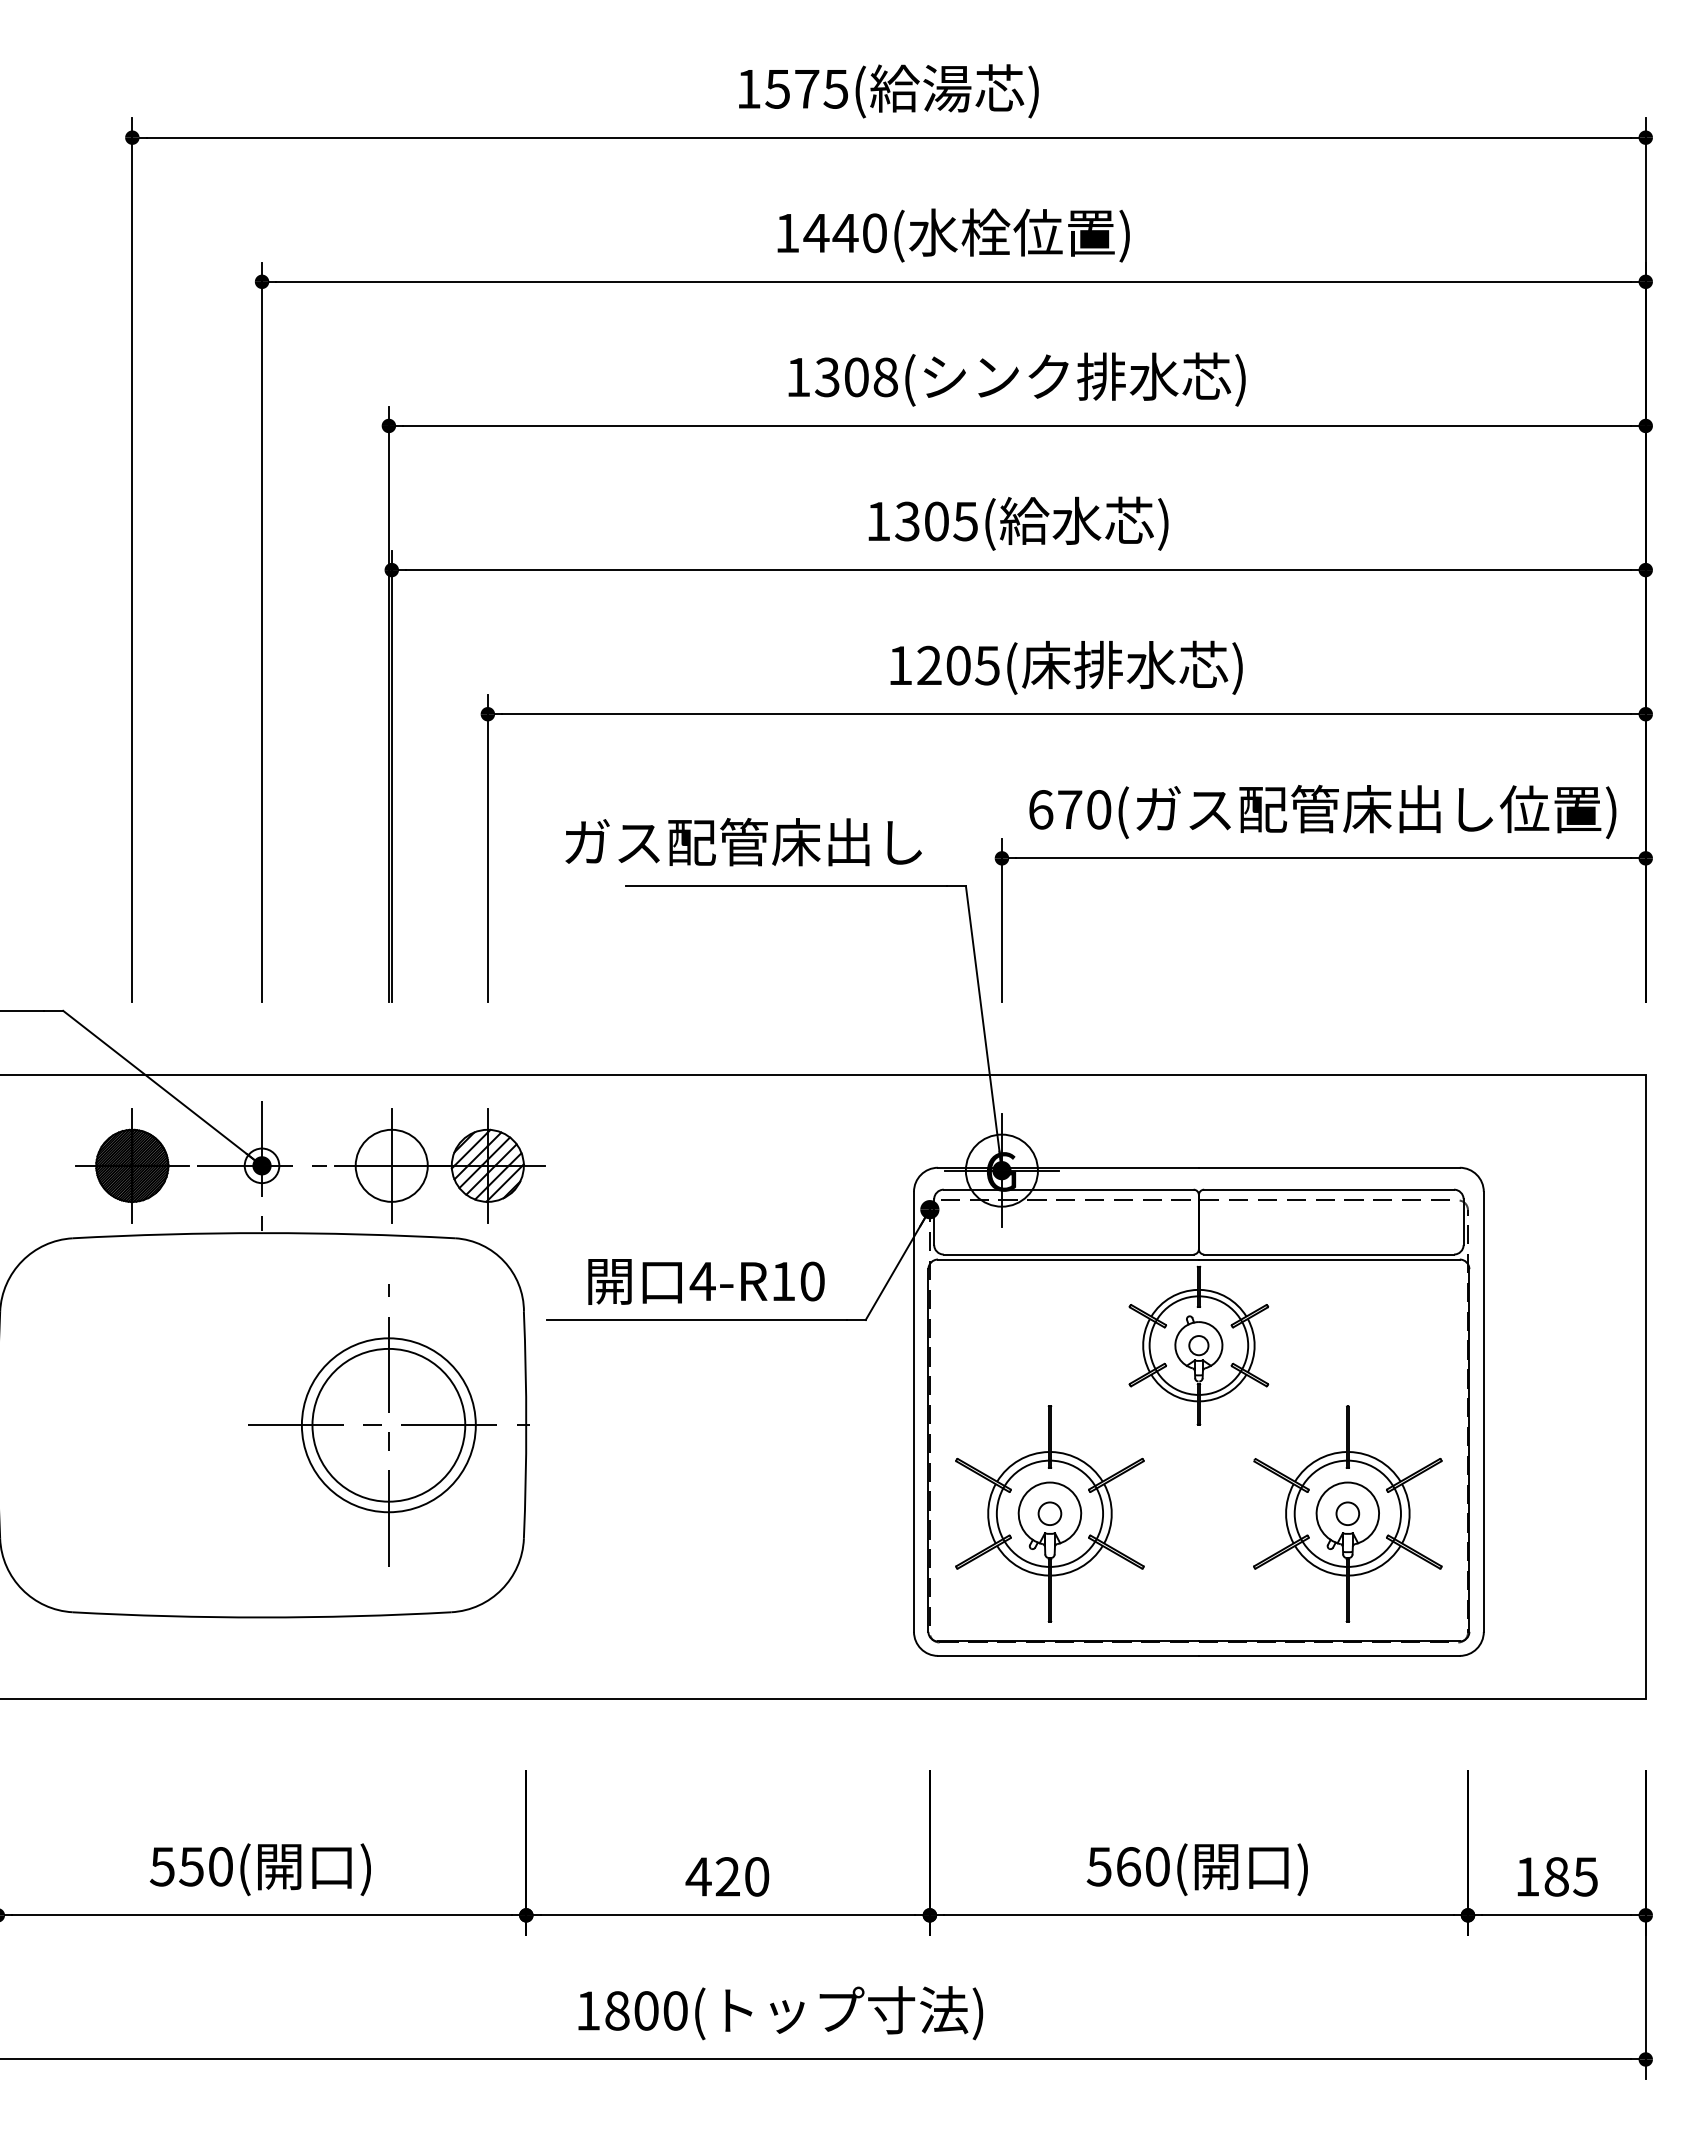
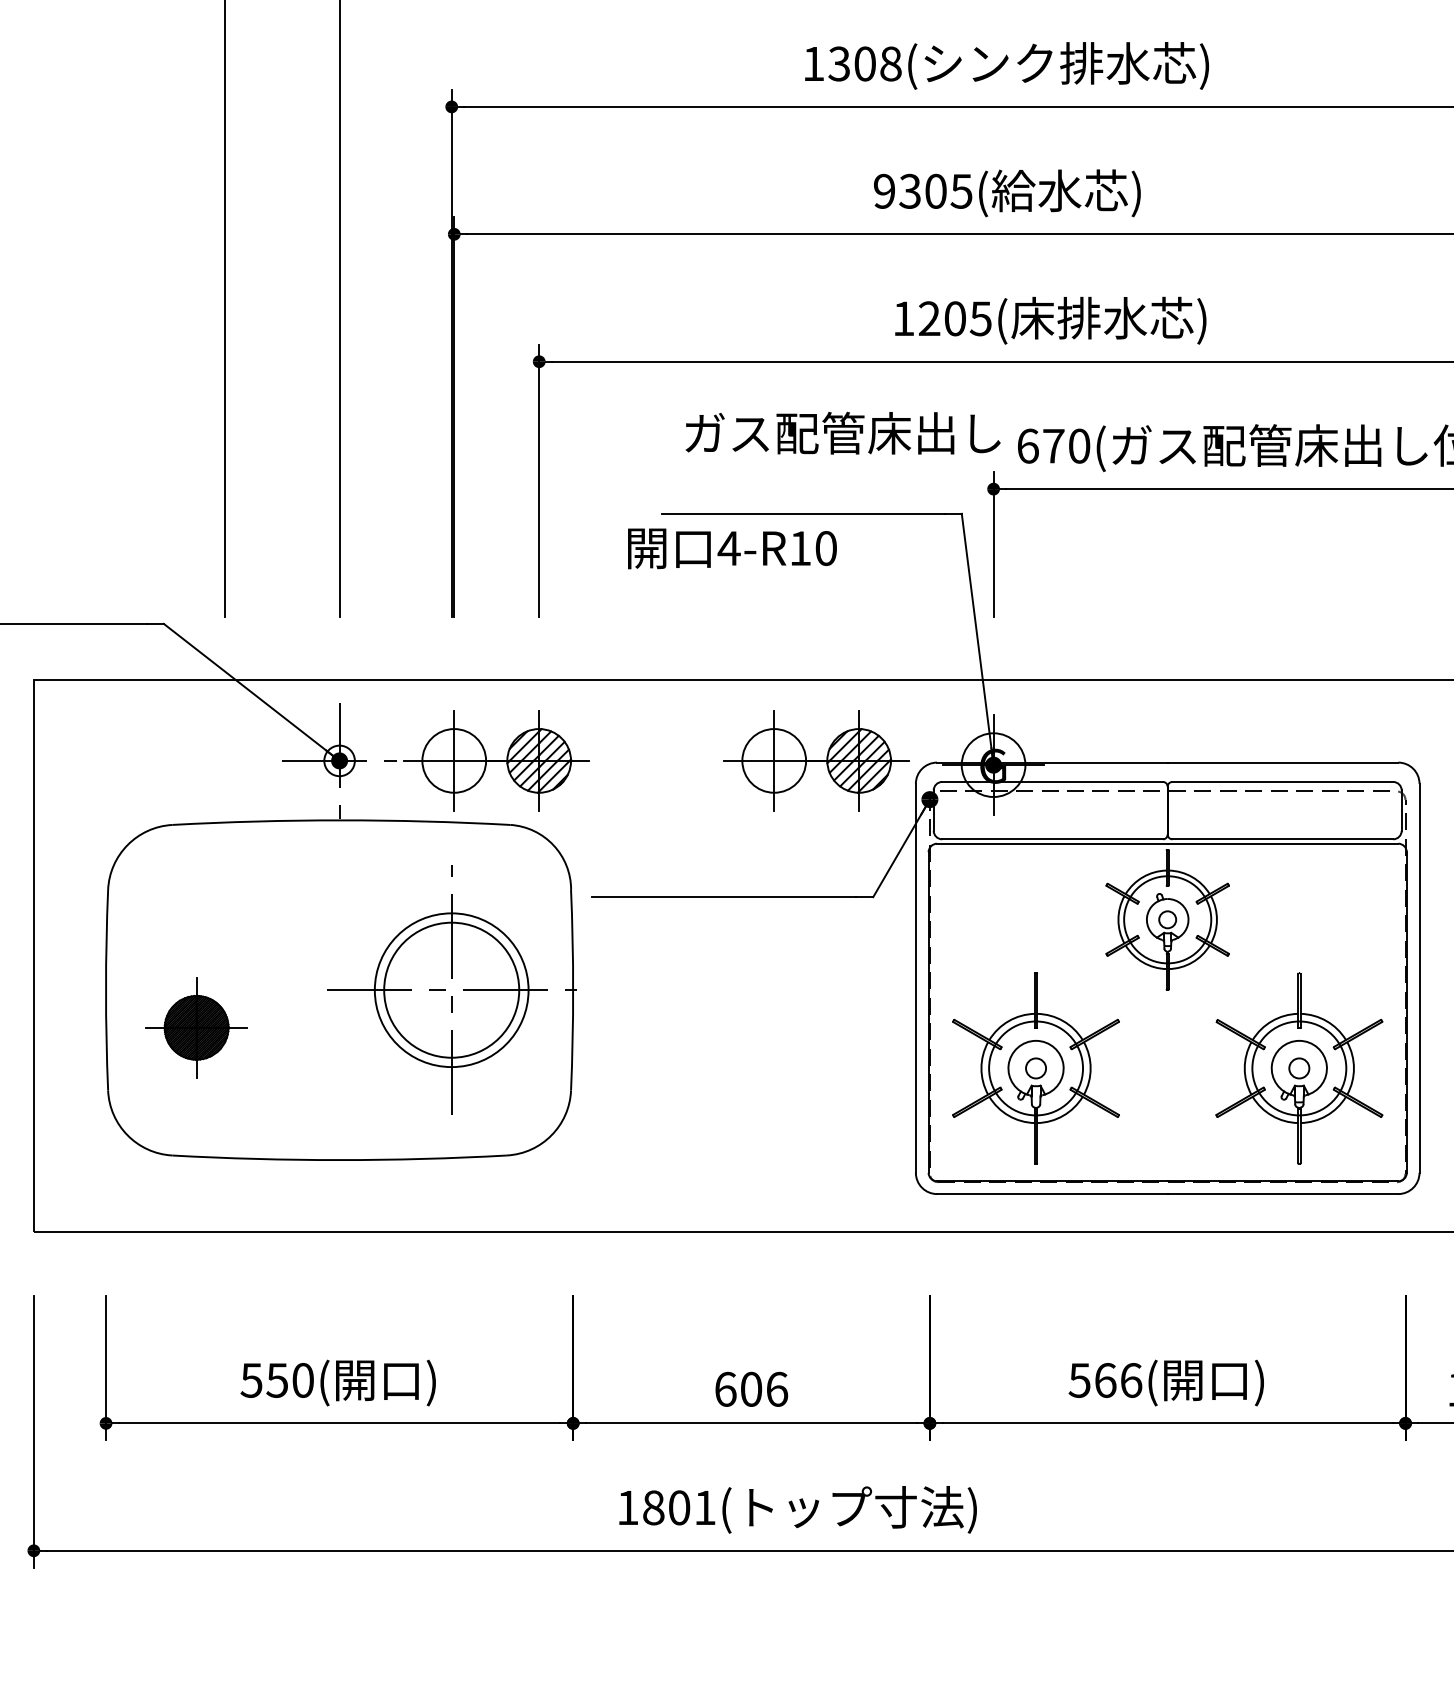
text: (878, 521) -> (884, 191), 1305 -> 9305
text: (743, 842) -> (842, 433), moved
part: (132, 1165) -> (196, 1027), moved
part: (801, 1165) -> (816, 760), added
text: (706, 1281) -> (732, 548), moved
text: (1158, 1866) -> (1131, 1380), 560( -> 566(
text: (727, 1876) -> (751, 1389), 420 -> 606
text: (675, 2010) -> (705, 1507), 1800( -> 1801(

